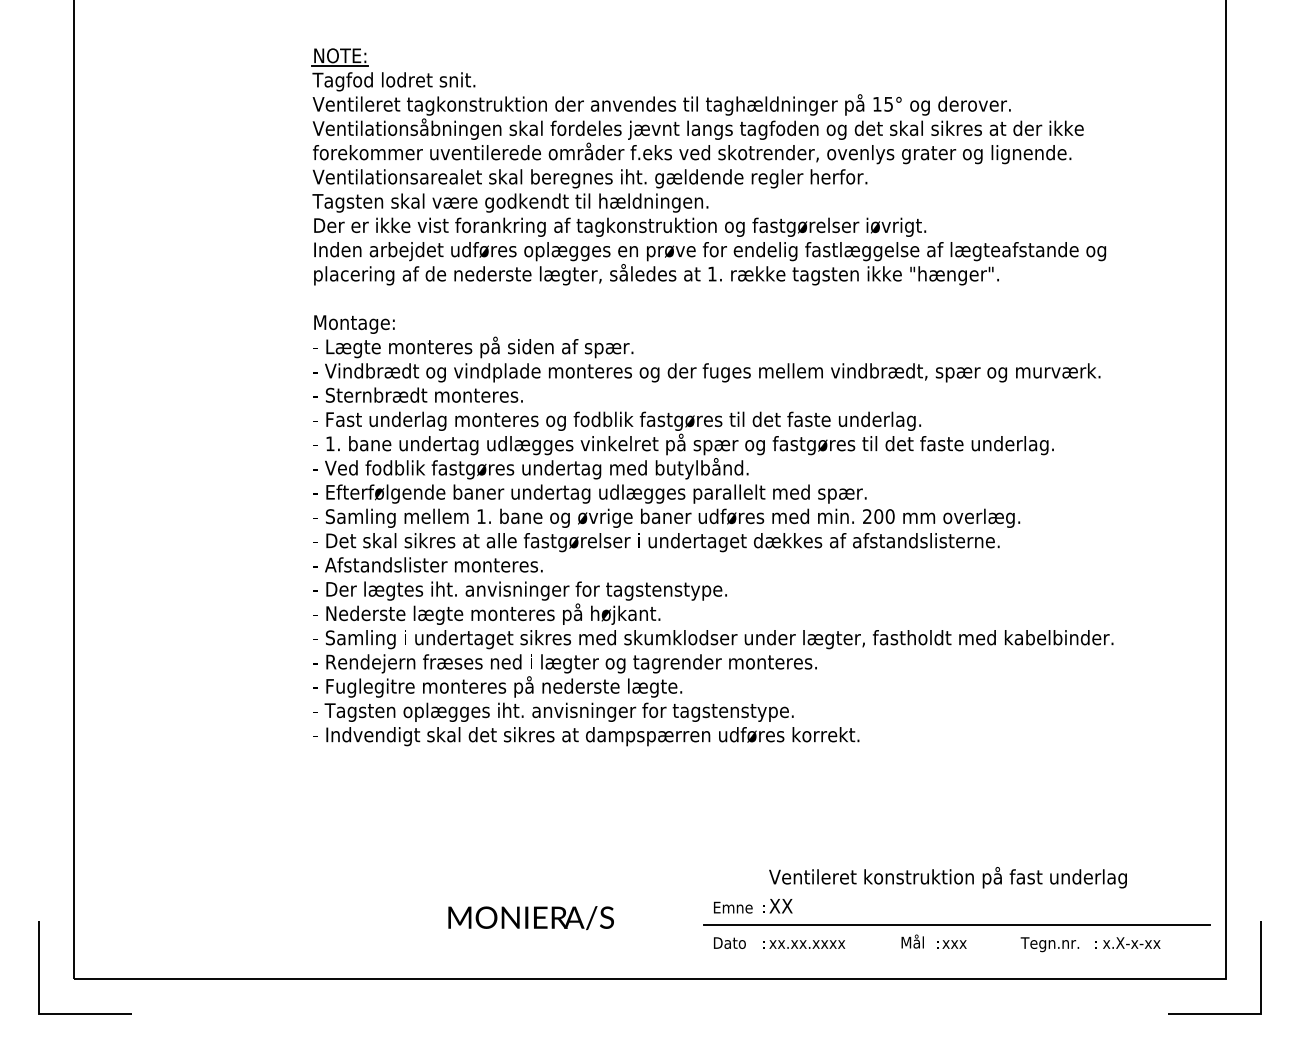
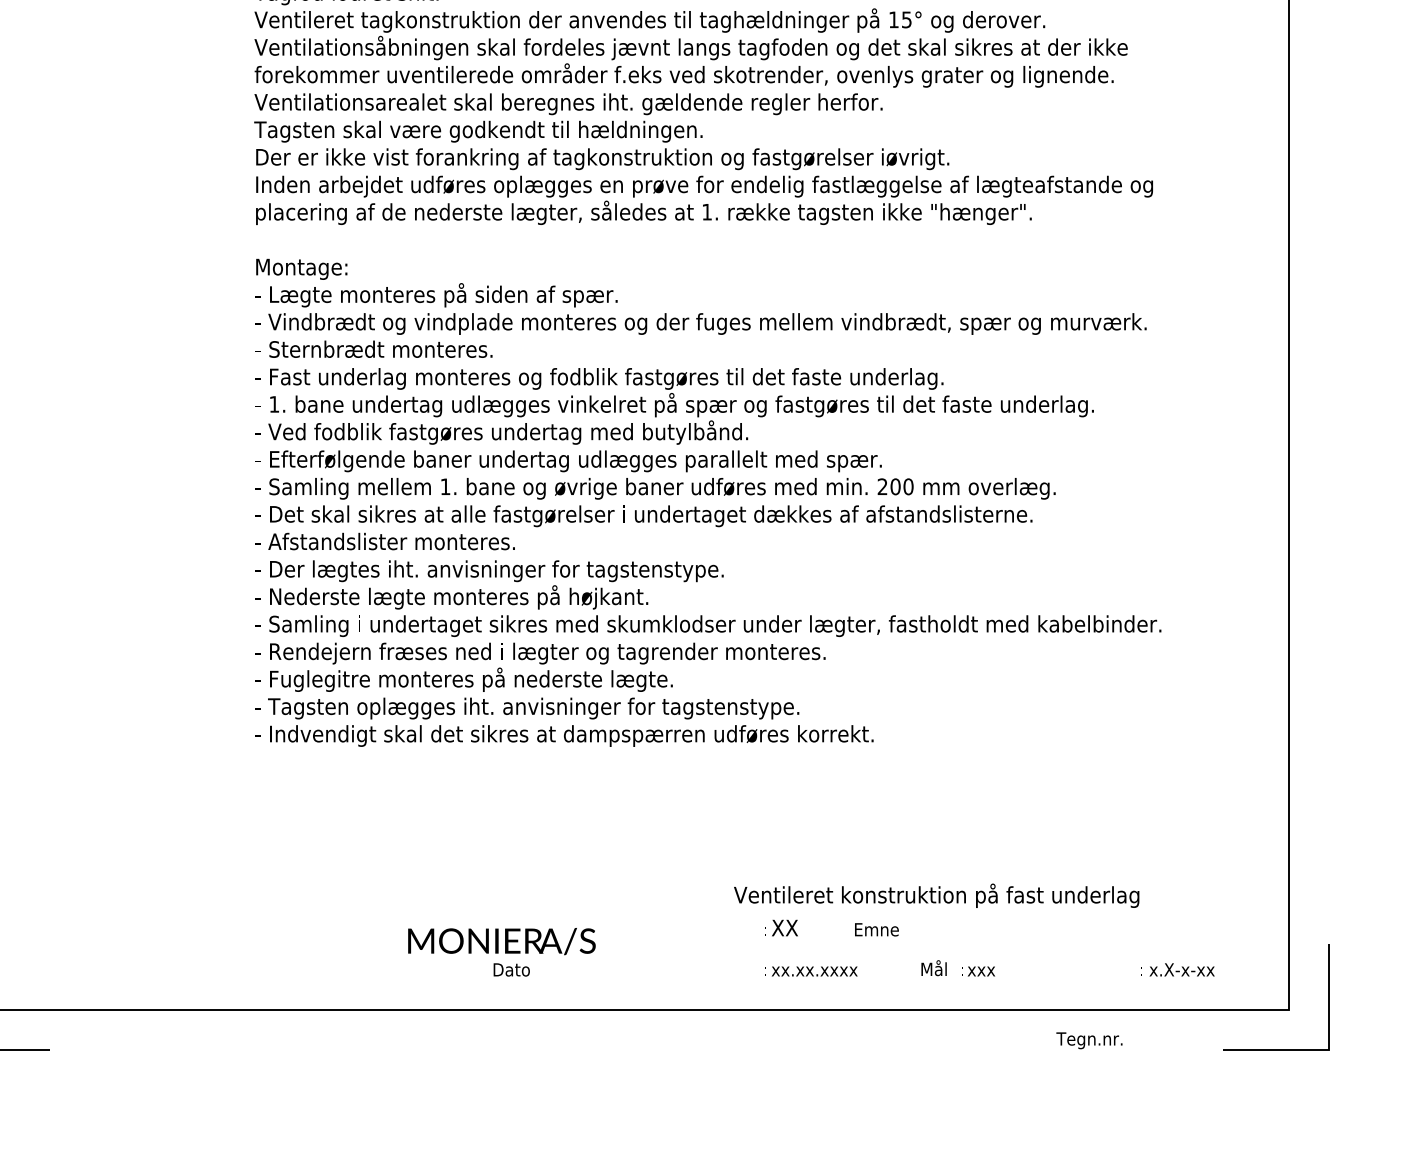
text: (947, 877) -> (936, 895), moved
text: (733, 907) -> (877, 929), moved
line: (956, 925) -> (983, 949), removed
text: (729, 942) -> (511, 969), moved
text: (1049, 944) -> (1088, 1040), moved

